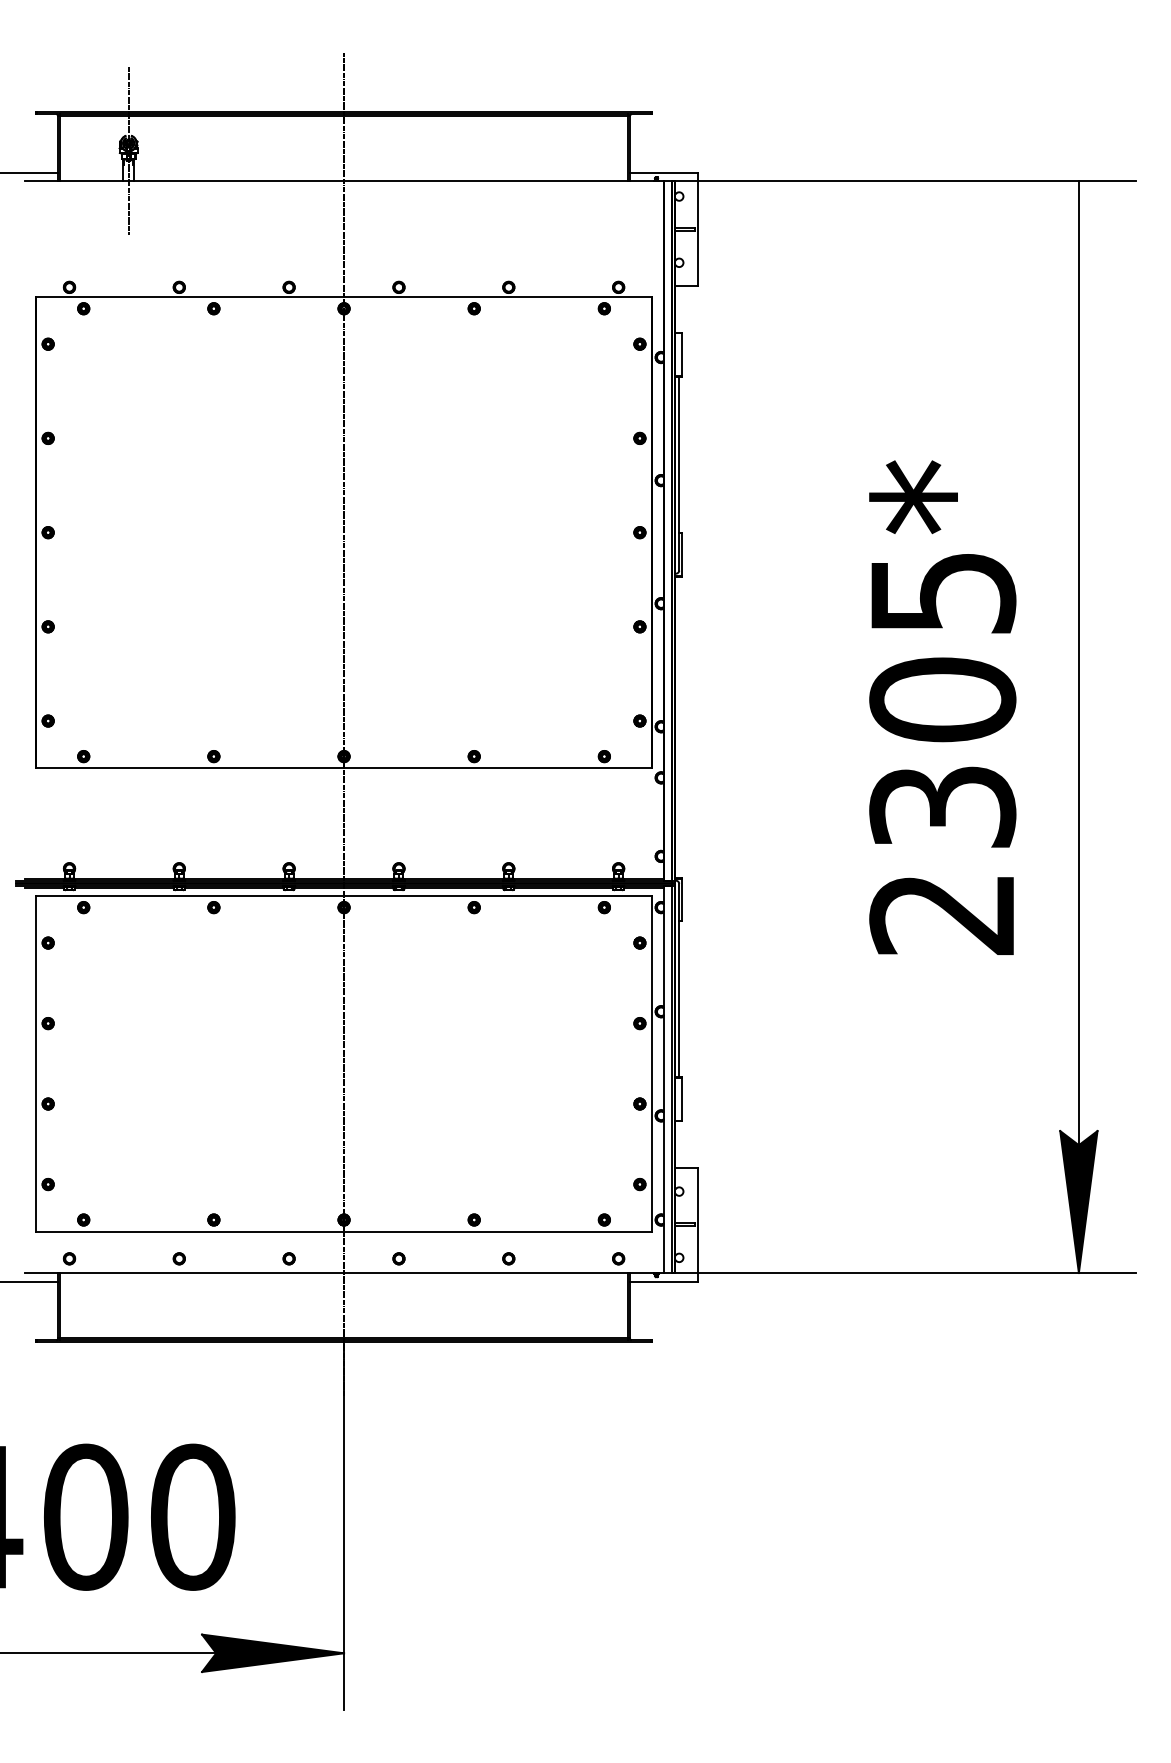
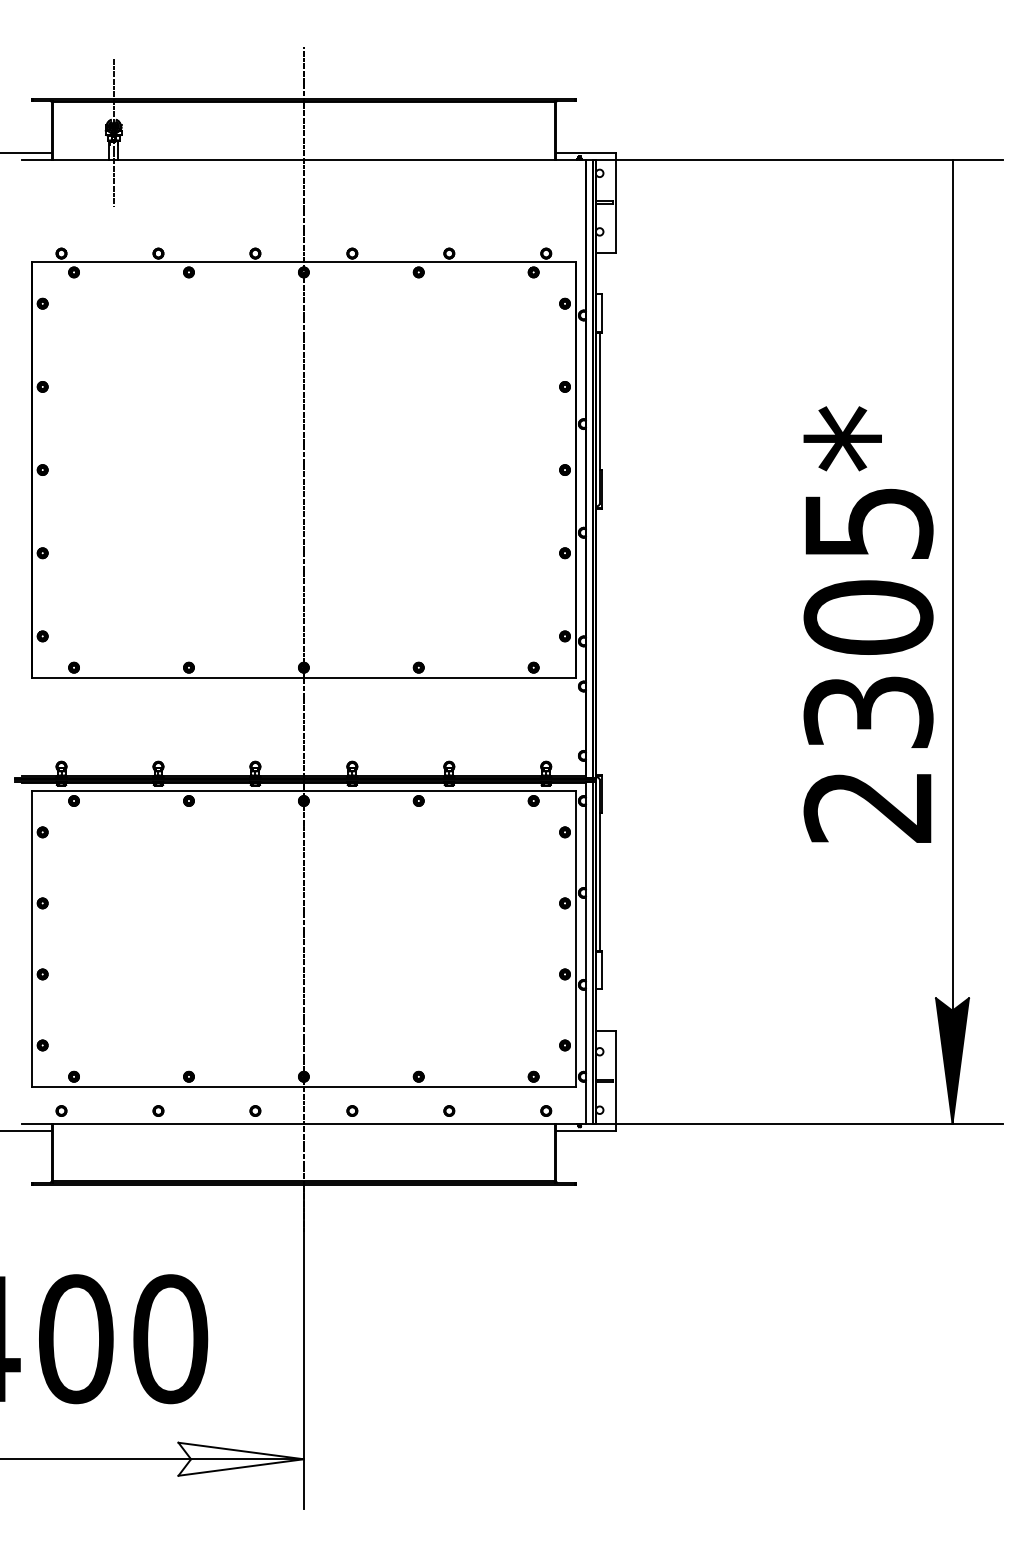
text: (942, 707) -> (868, 624), moved
fill: (273, 1653) -> (241, 1459), removed

